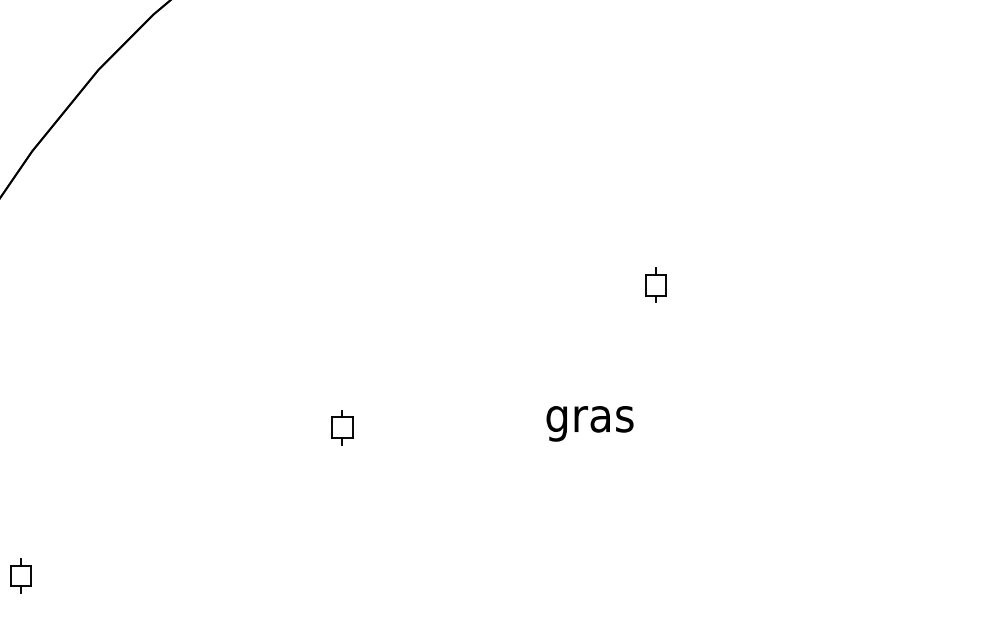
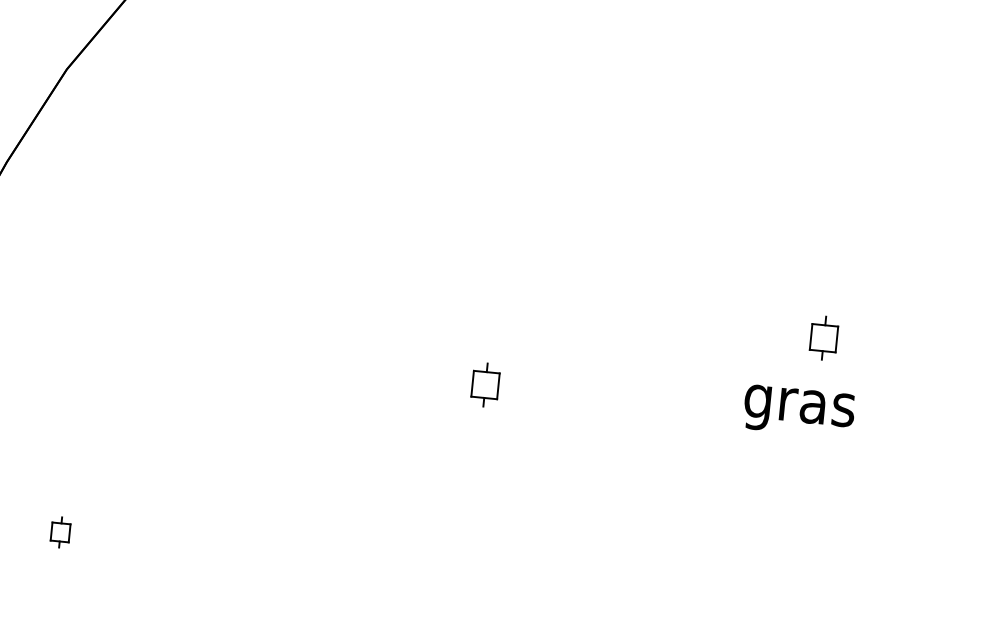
part: (655, 284) -> (823, 337), moved
part: (20, 575) -> (59, 531), size x0.7

